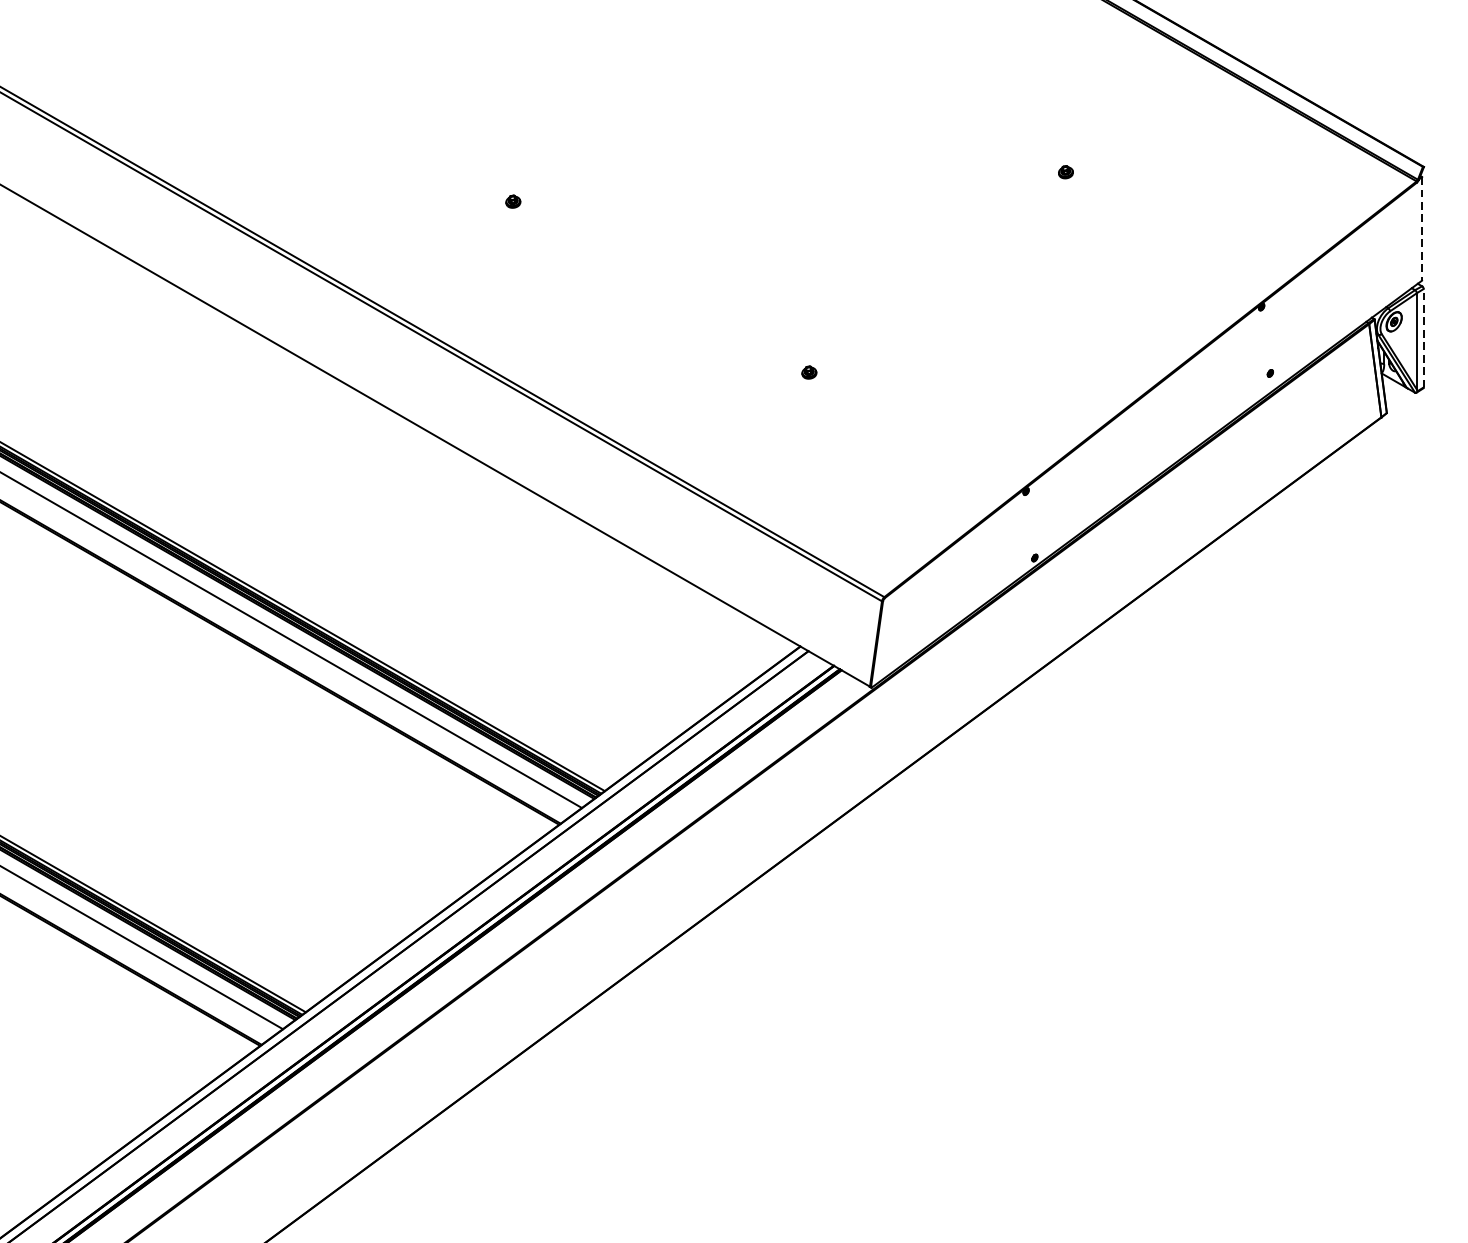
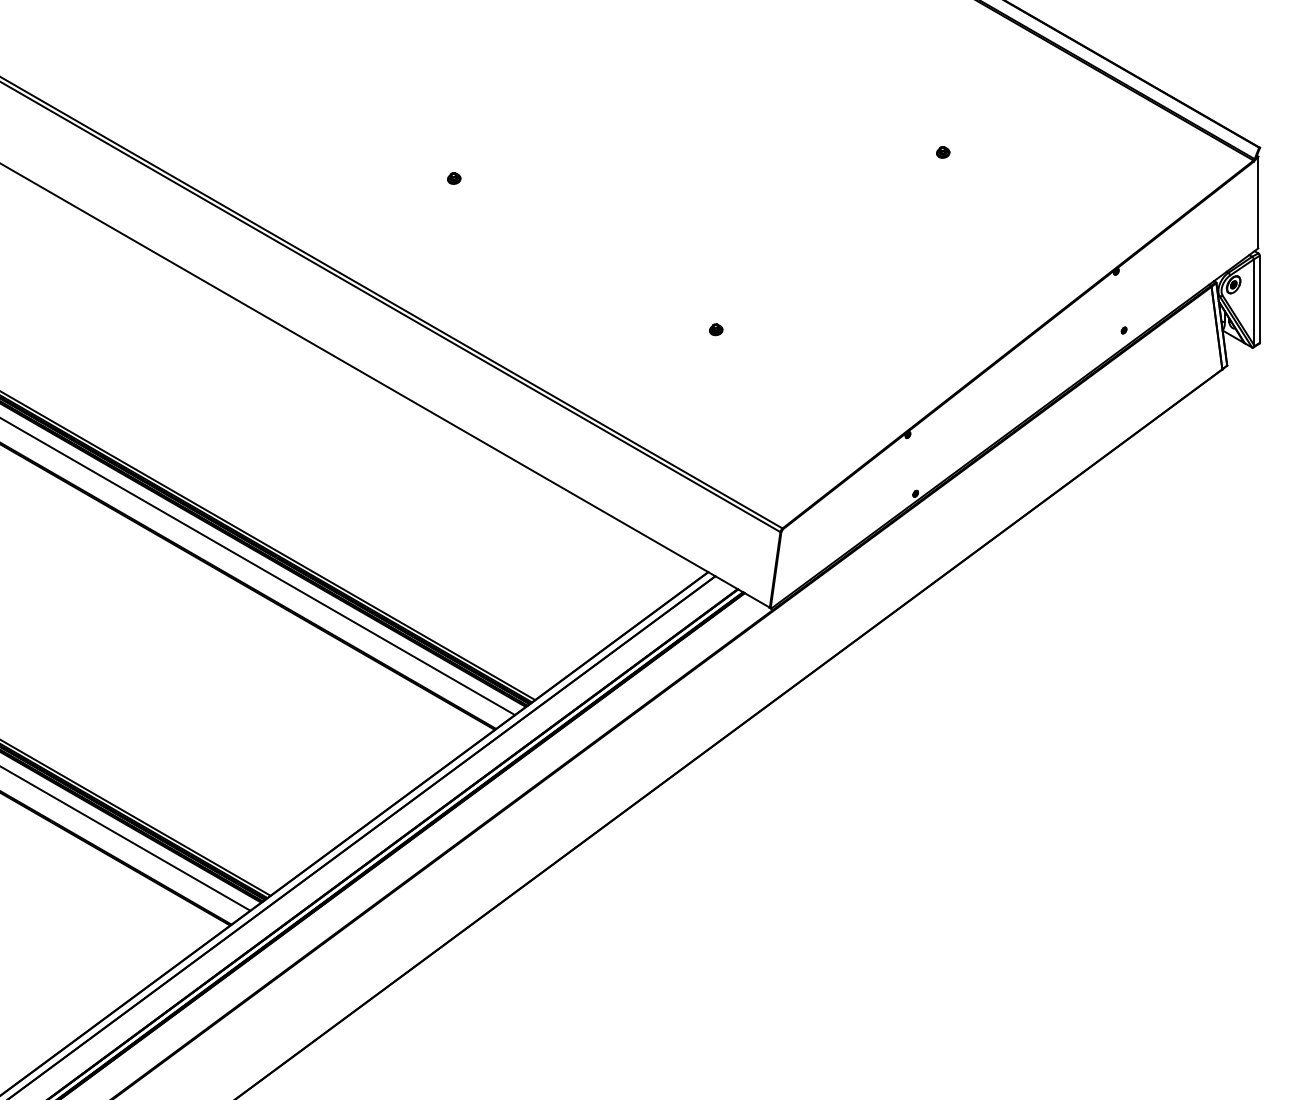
line: (1422, 228) -> (1258, 202), dashed -> solid
line: (1423, 338) -> (1259, 299), dashed -> solid

